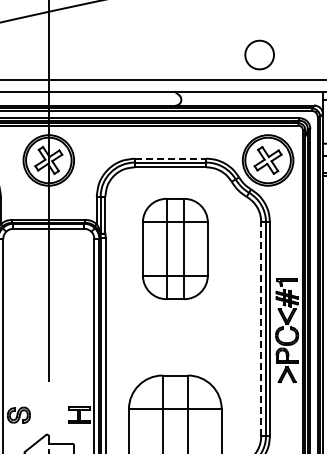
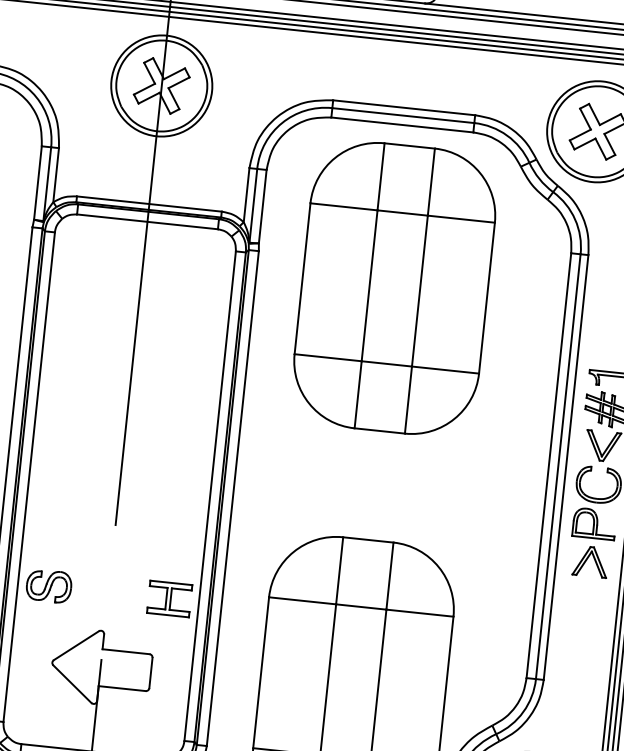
line: (170, 158) -> (404, 107), dashed -> solid
part: (175, 248) -> (395, 287), size x1.43
line: (261, 329) -> (549, 466), dashed -> solid

